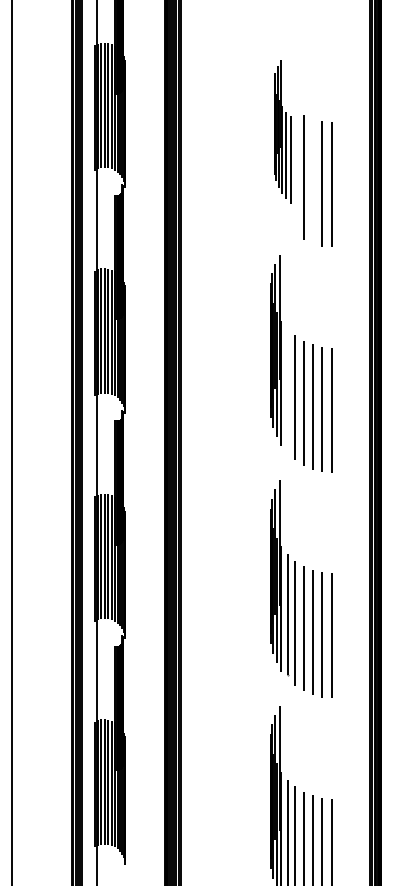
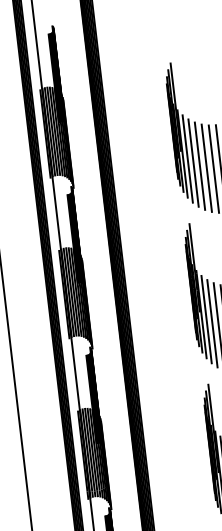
part: (282, 131) -> (181, 135), size x1.43
line: (312, 181) -> (206, 168), added
line: (287, 390) -> (206, 319), added

